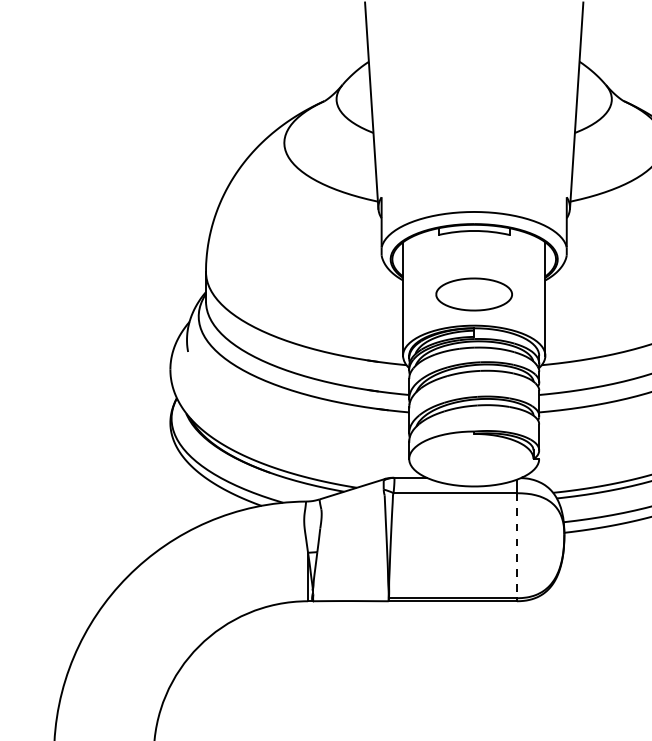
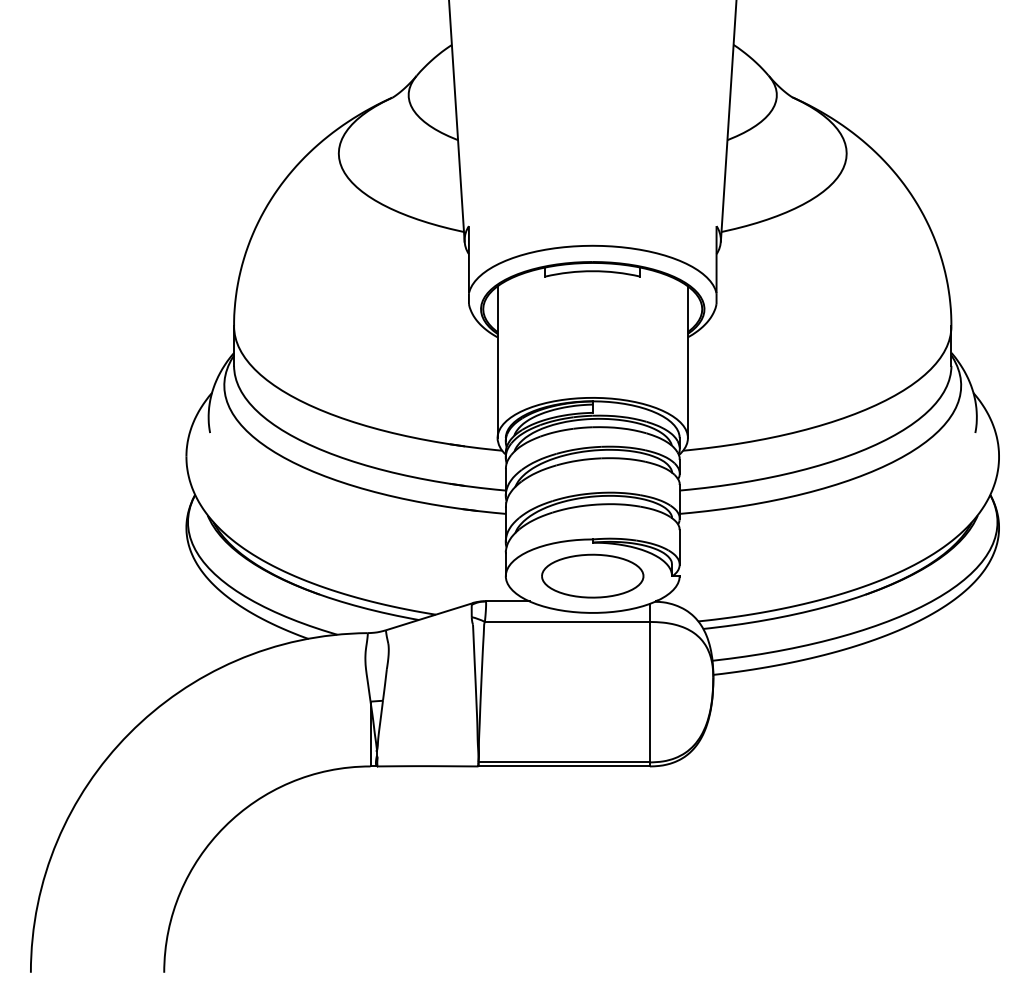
part: (474, 293) -> (592, 575), moved
line: (516, 545) -> (649, 692), dashed -> solid

